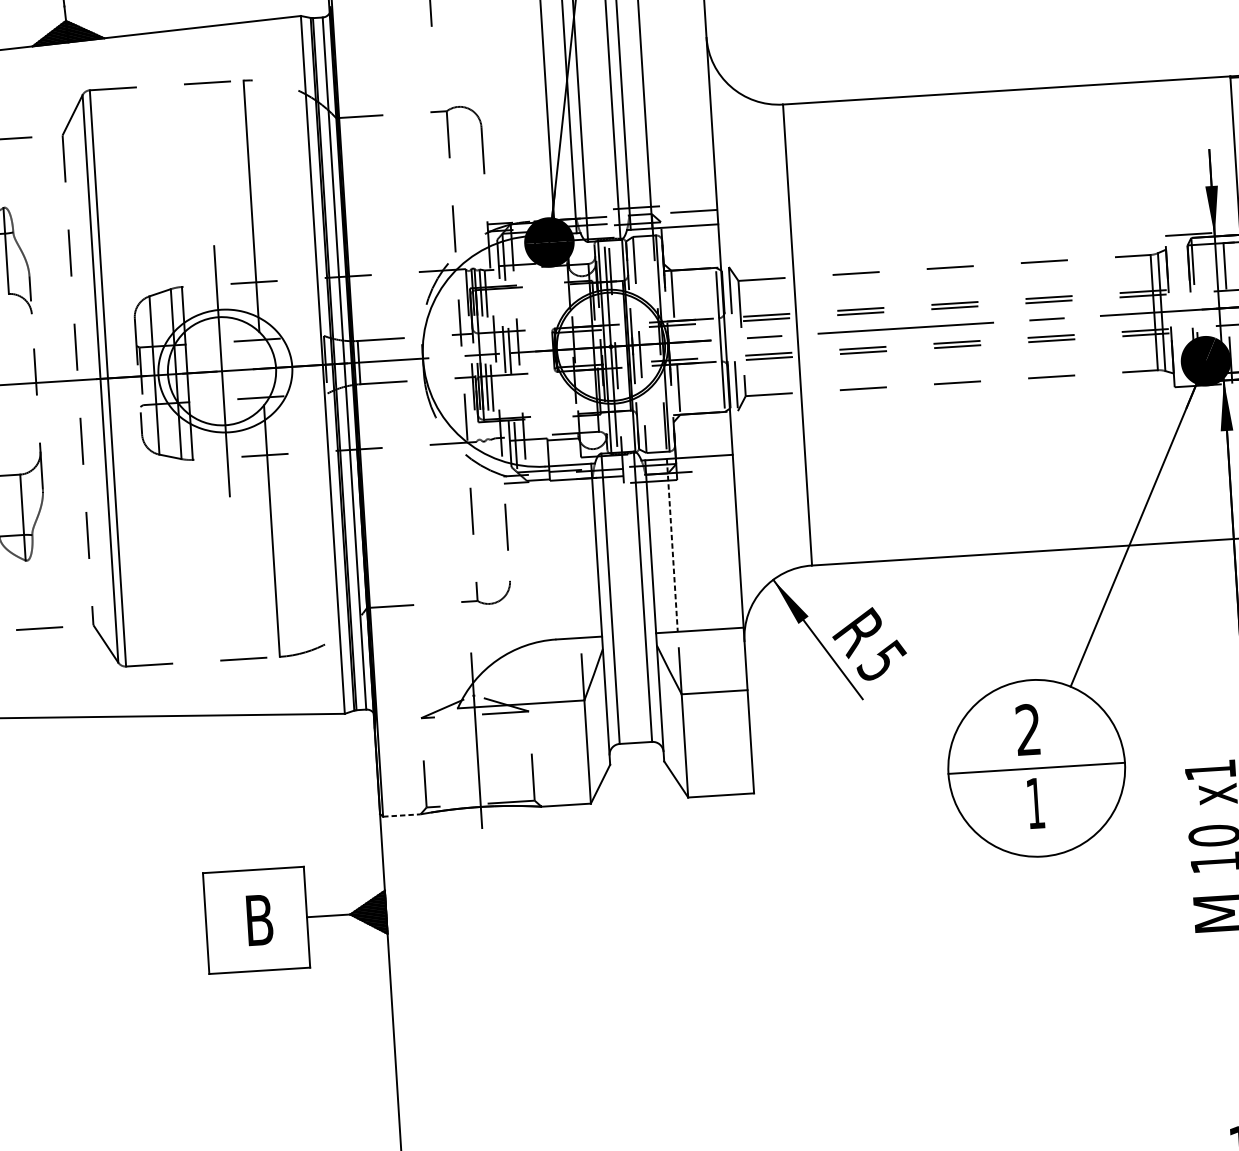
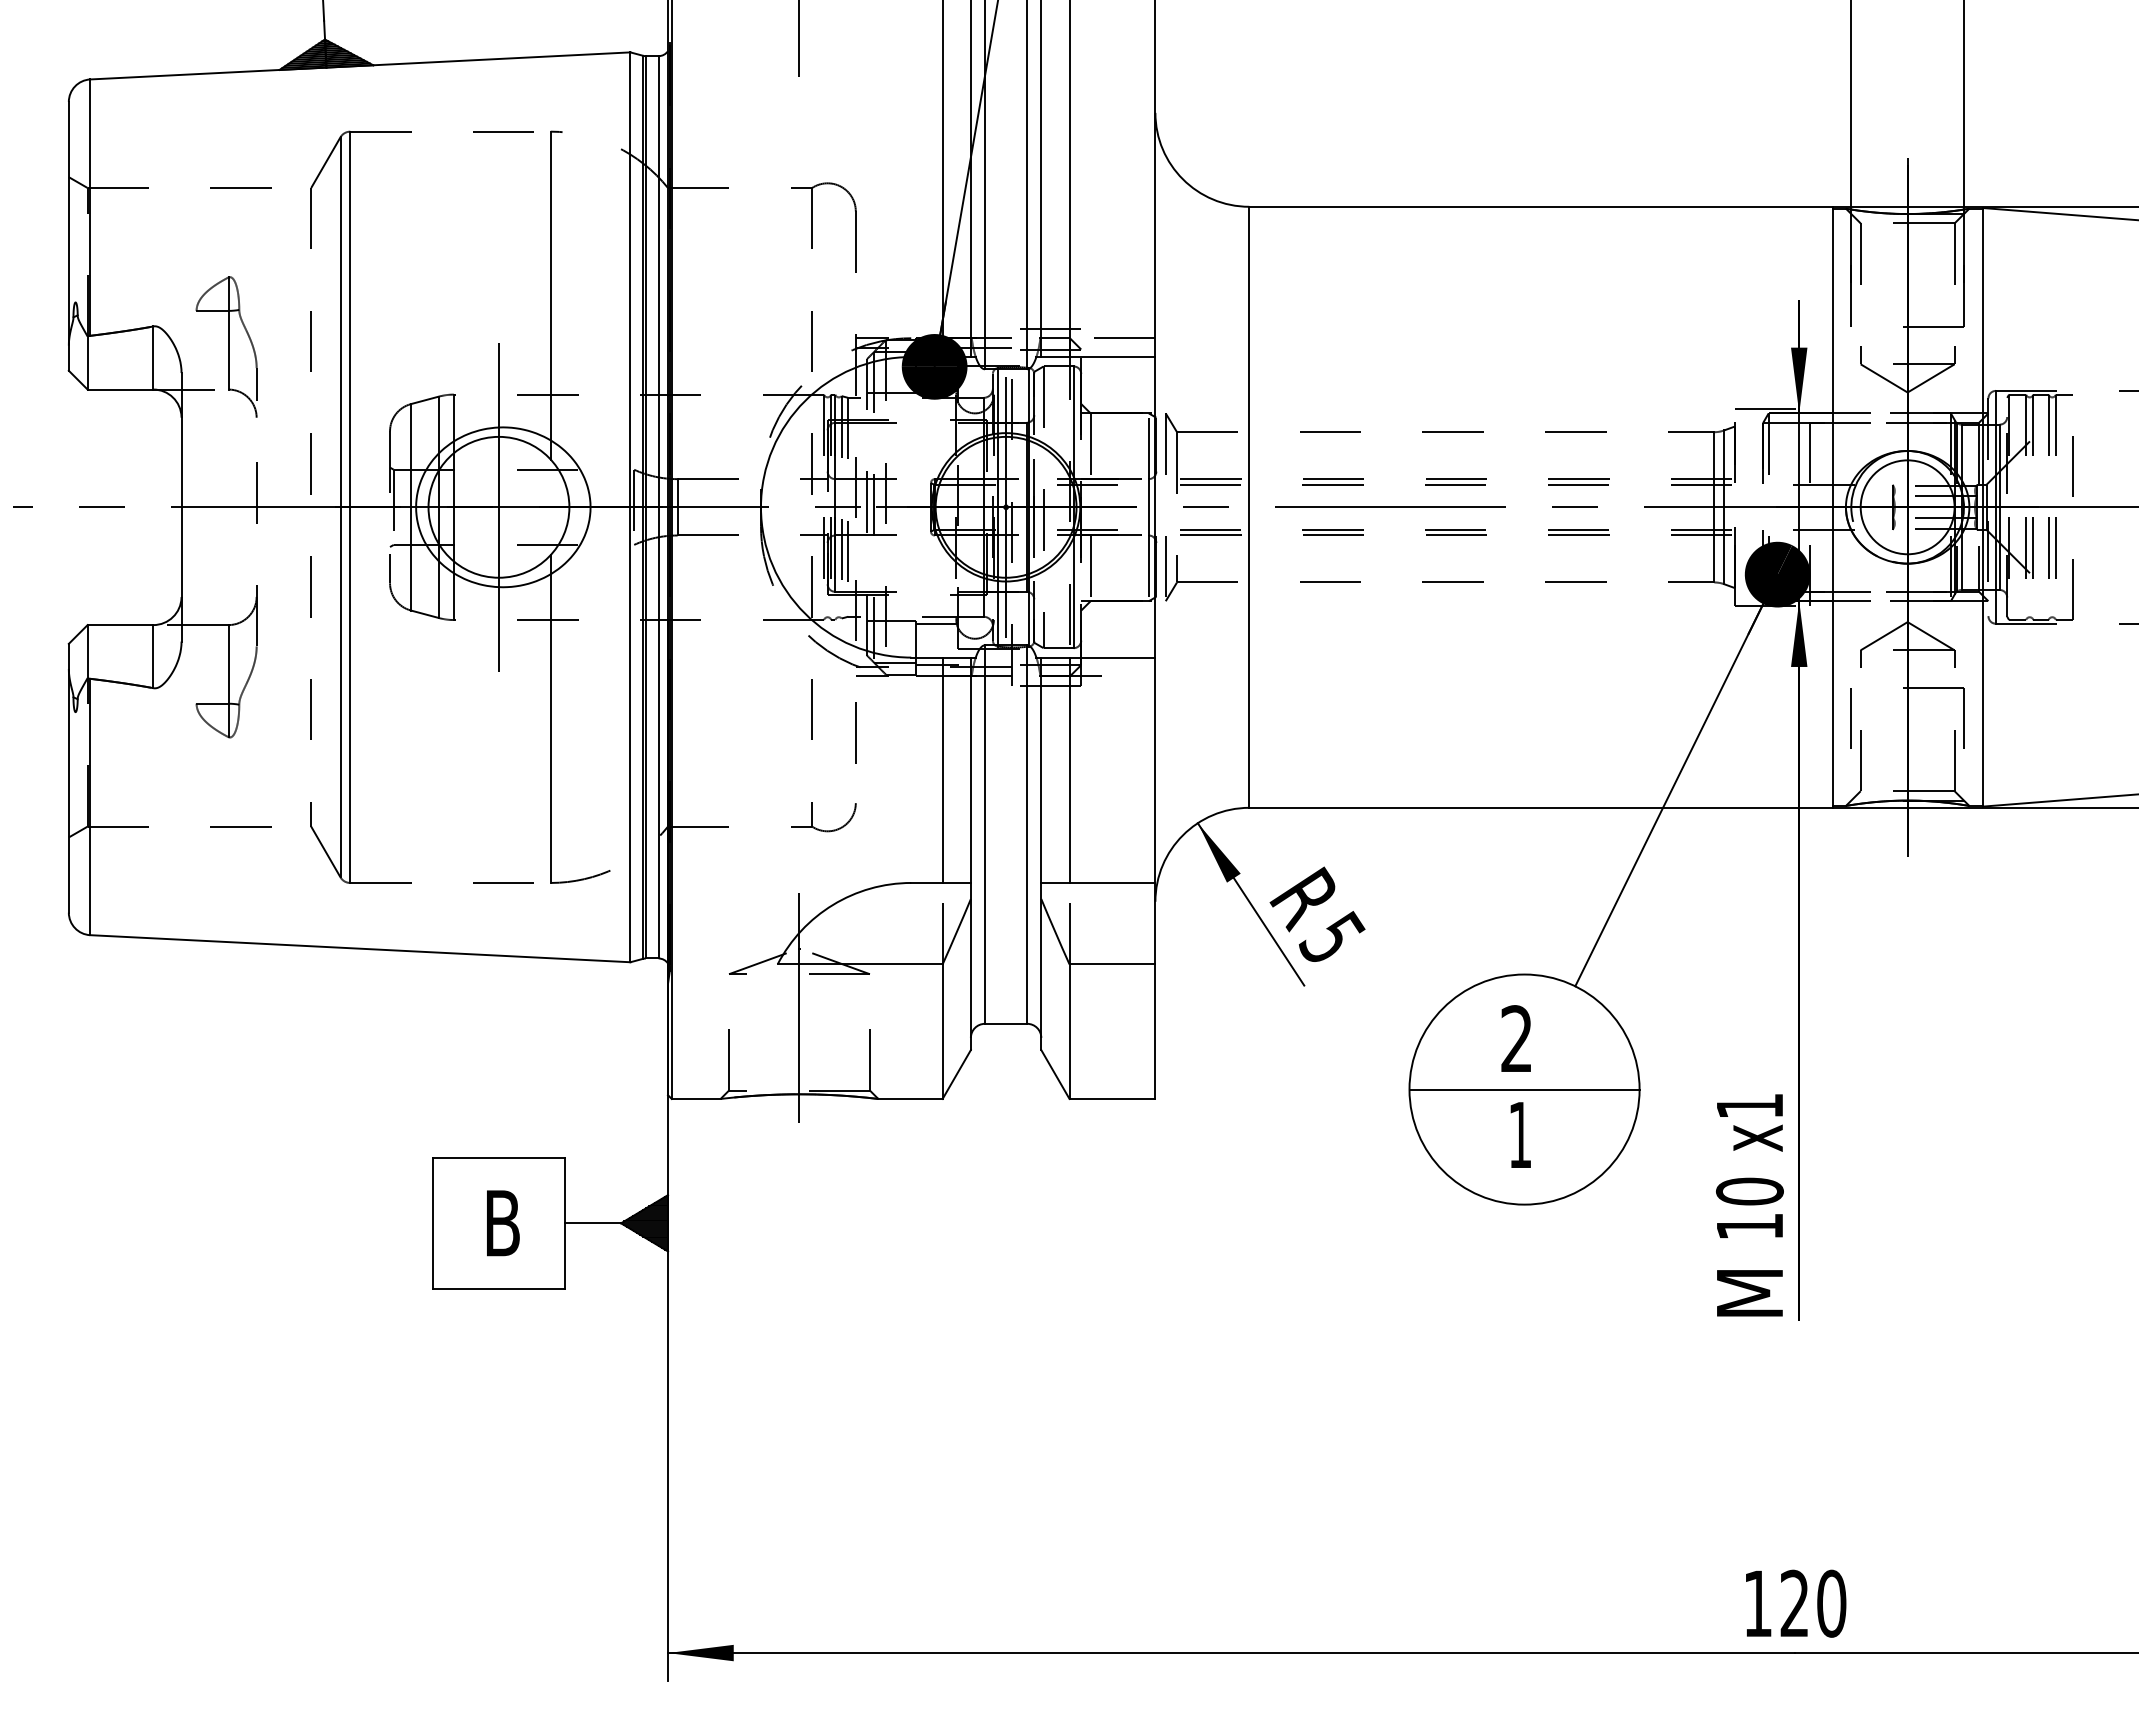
line: (672, 545) -> (1069, 770), dashed -> solid
line: (574, 550) -> (942, 769), added
line: (402, 815) -> (696, 1098), dashed -> solid

